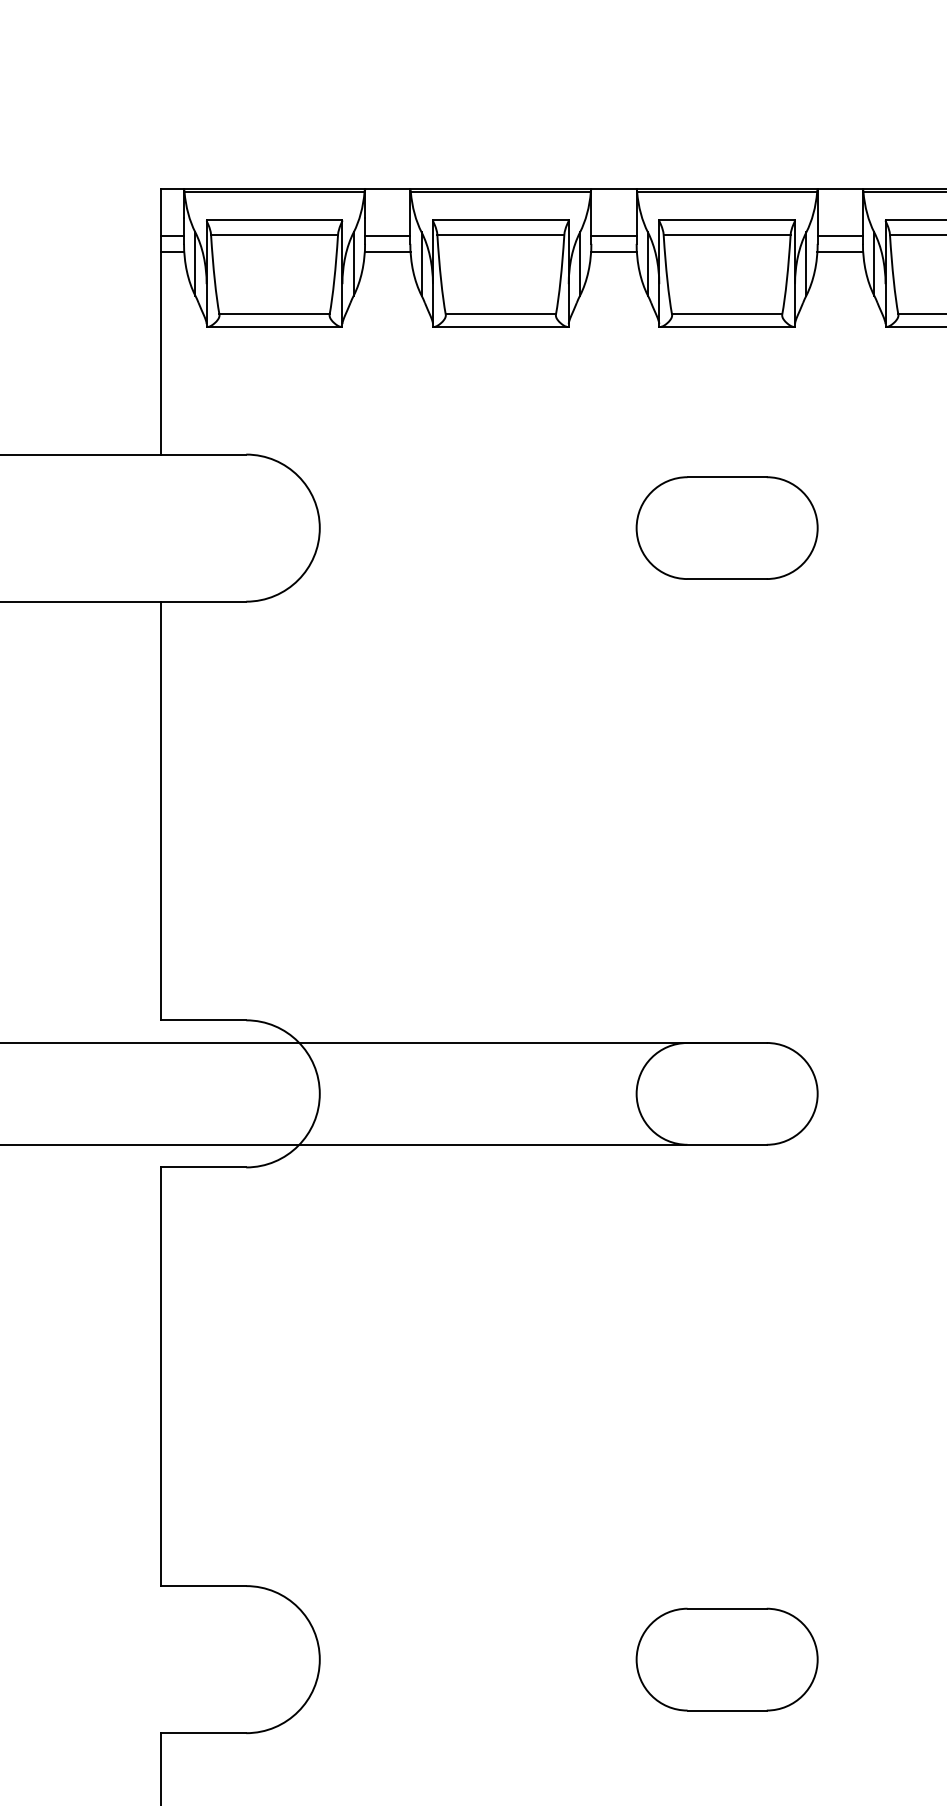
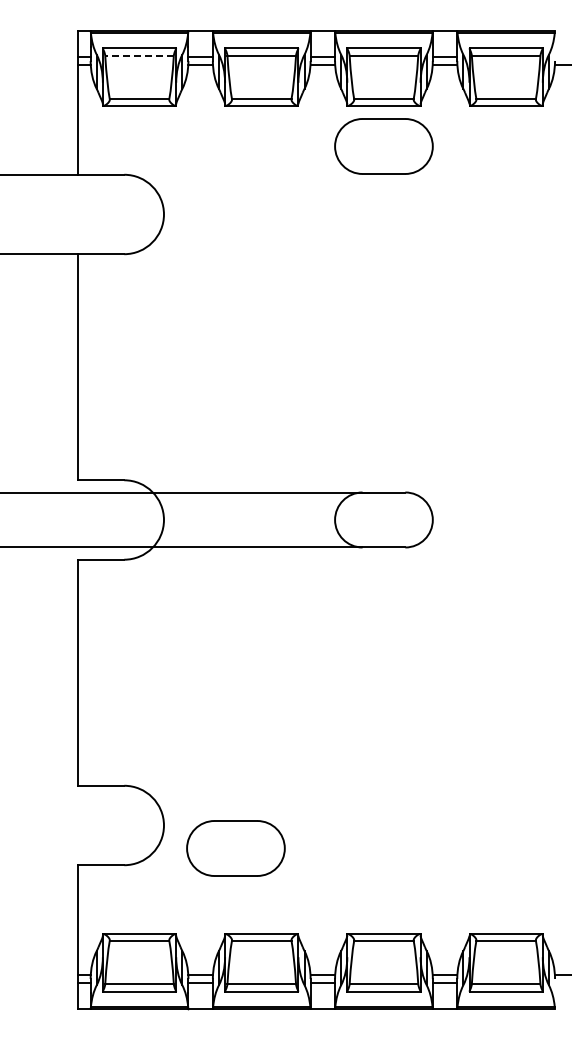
line: (274, 235) -> (139, 56), solid -> dashed
part: (726, 528) -> (383, 146), moved
part: (726, 1659) -> (235, 848), moved

